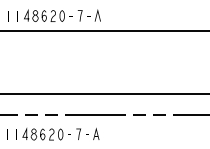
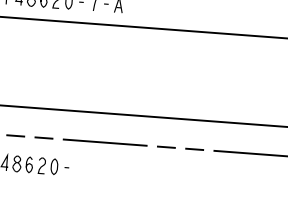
part: (87, 133) -> (92, 168), removed

